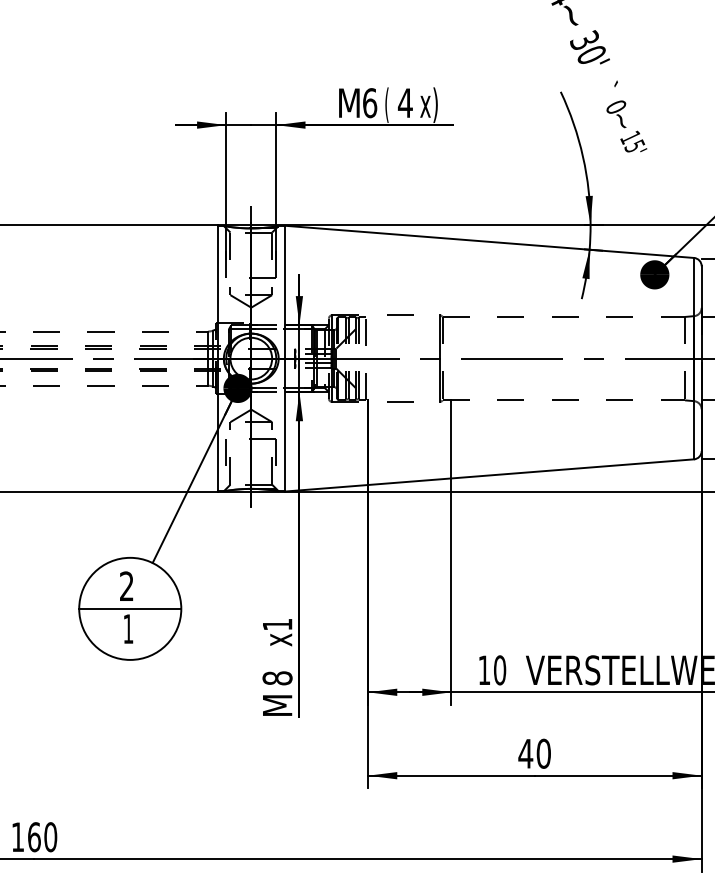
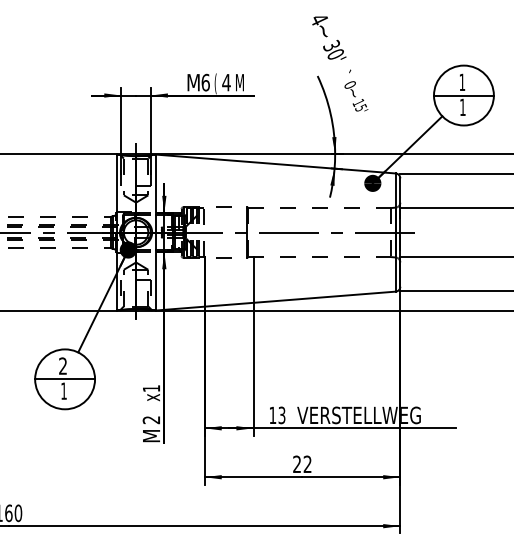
text: (429, 104) -> (240, 83), x) -> M
text: (499, 670) -> (281, 415), 10 -> 13
text: (277, 679) -> (151, 420), 8 -> 2
text: (533, 754) -> (301, 464), 40 -> 22

